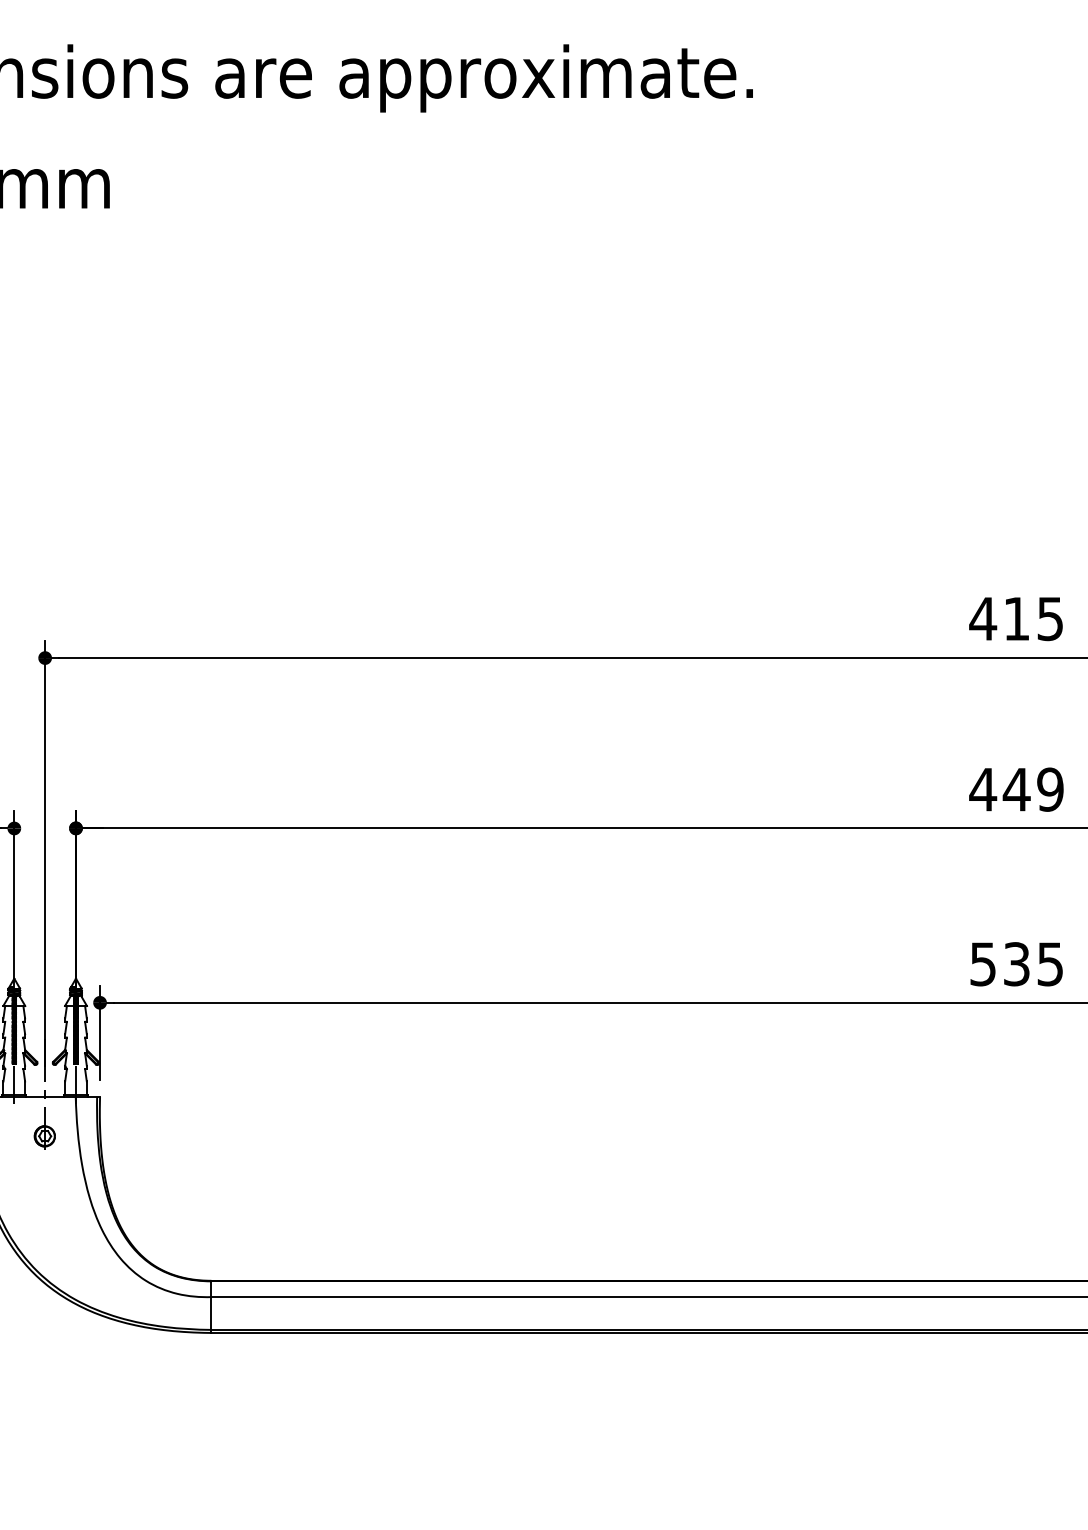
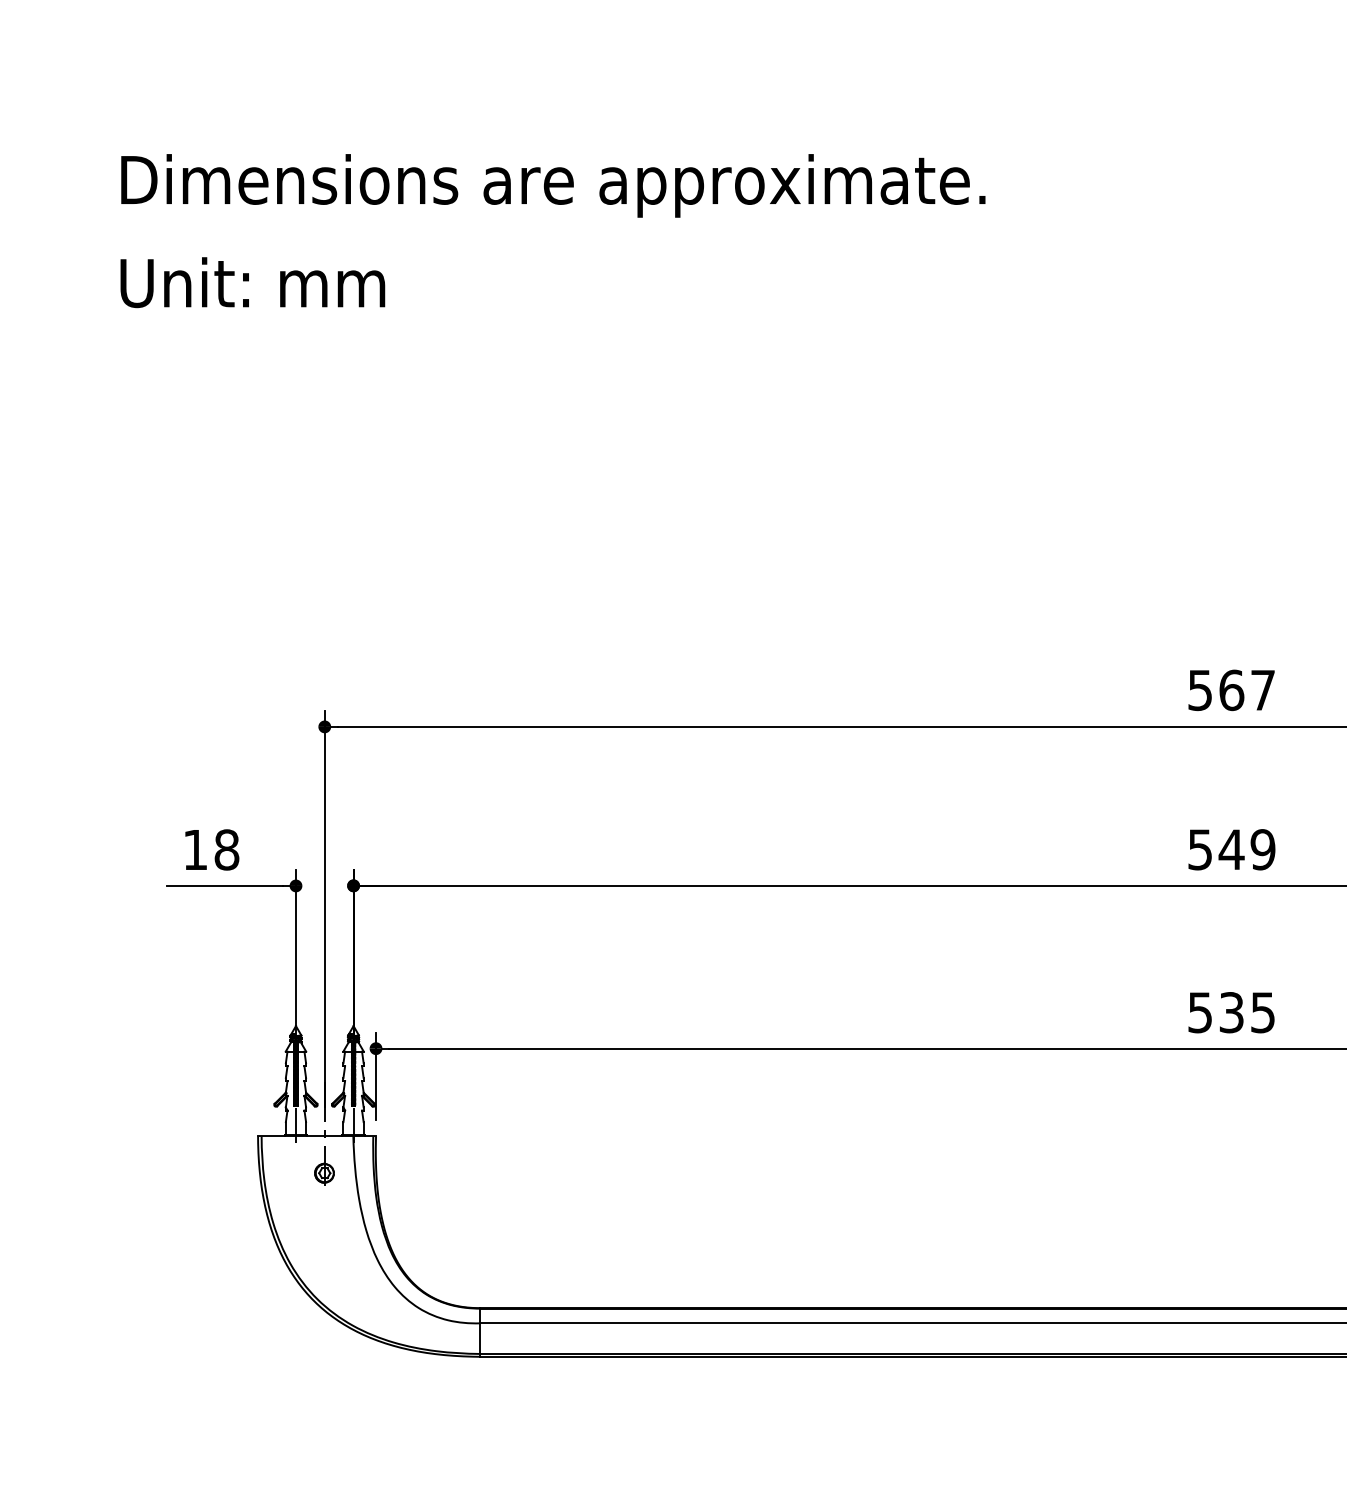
text: (1015, 619) -> (1230, 690), 415 -> 567
text: (983, 789) -> (1200, 849), 449 -> 549

